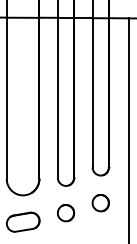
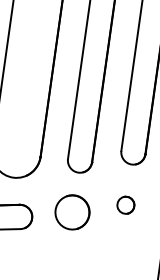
part: (100, 203) -> (125, 205), size x0.7
part: (66, 213) -> (73, 213), size x1.4

